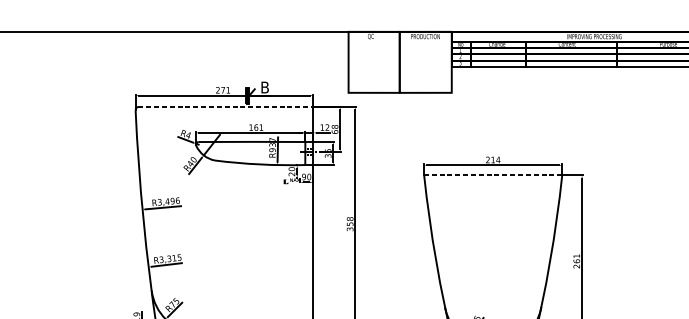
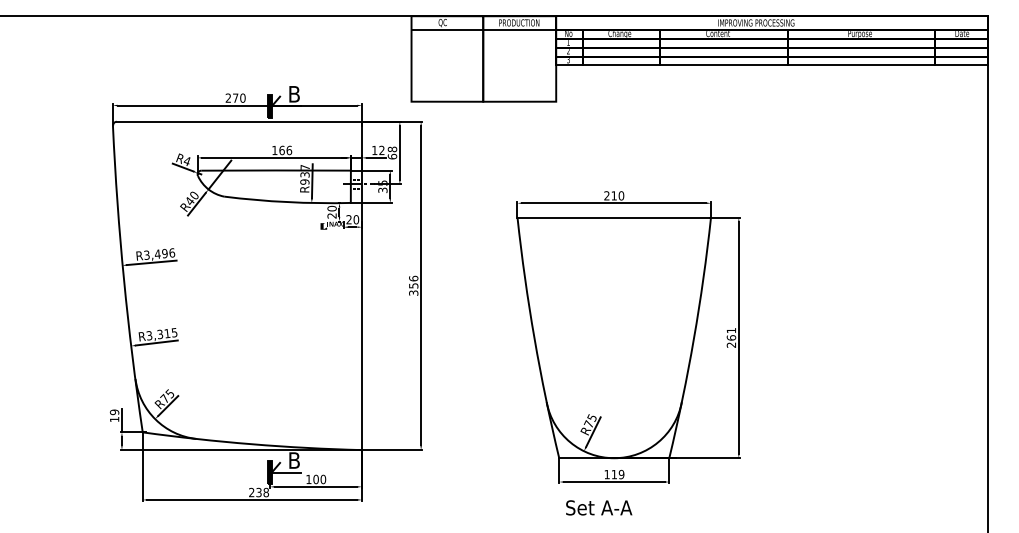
line: (399, 41) -> (483, 29), added
text: (228, 89) -> (242, 97), 271 -> 270
line: (225, 106) -> (239, 121), dashed -> solid
text: (261, 127) -> (289, 150), 161 -> 166
text: (498, 159) -> (621, 195), 214 -> 210
line: (493, 175) -> (614, 217), dashed -> solid
text: (303, 176) -> (348, 219), 90 -> 20
text: (349, 218) -> (413, 278), 358 -> 356

